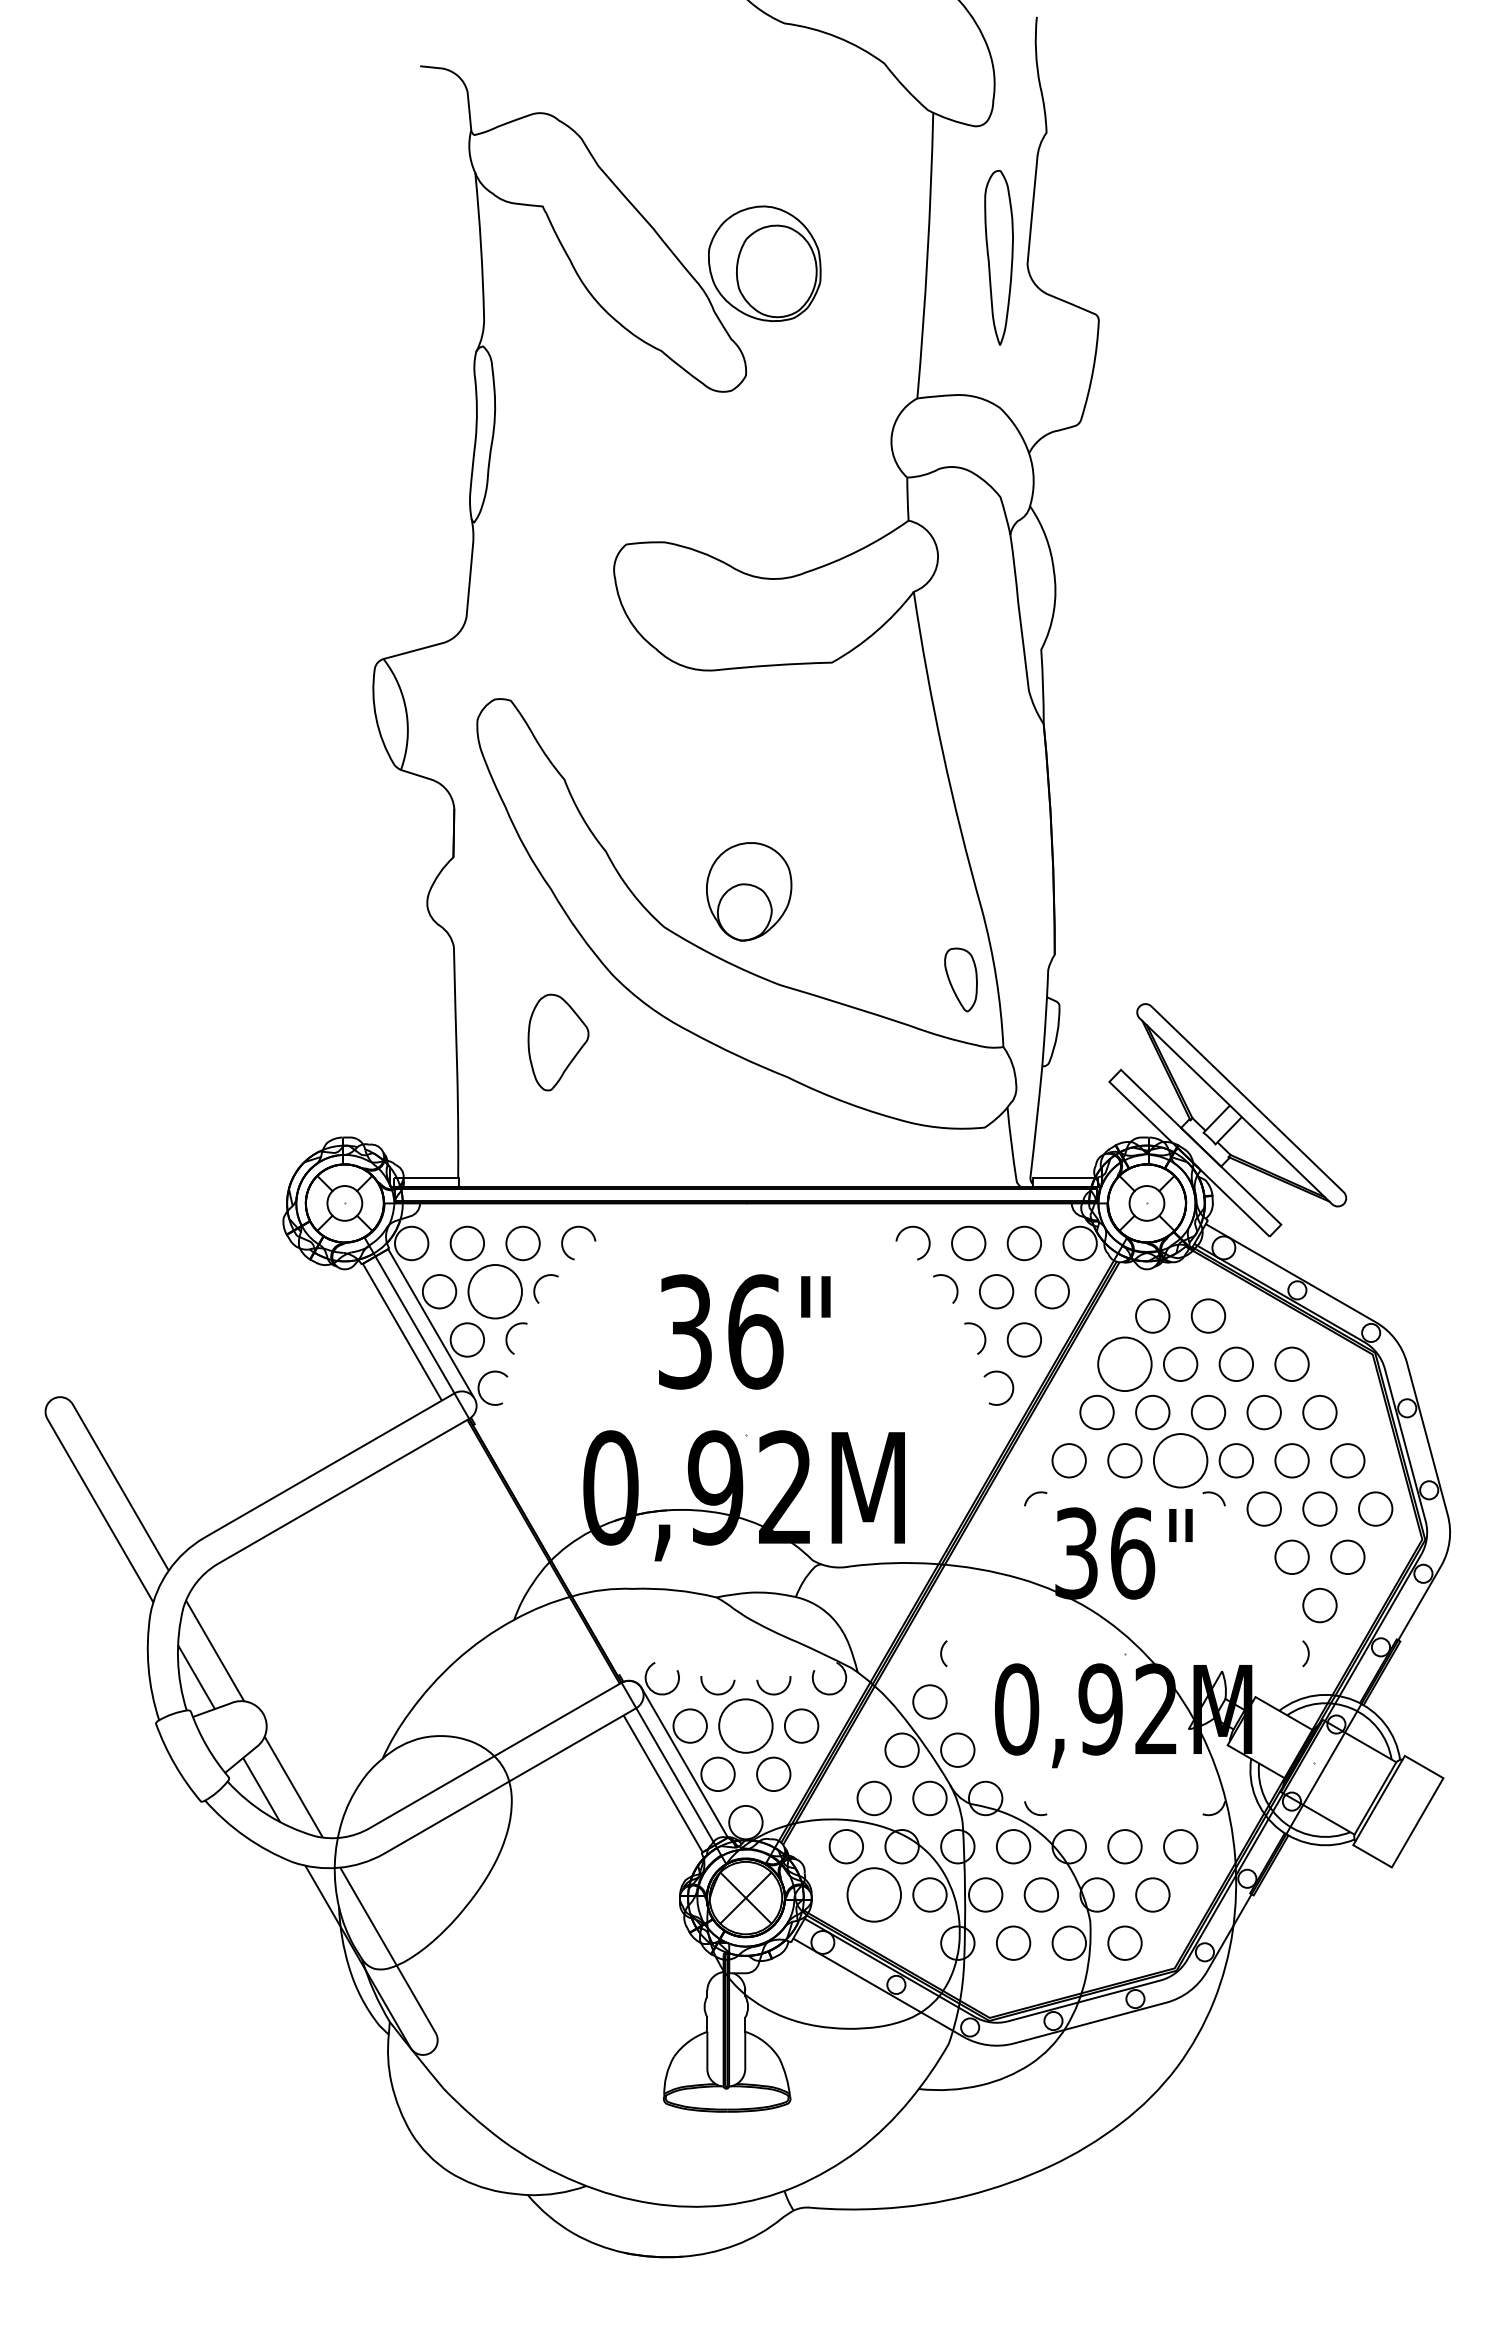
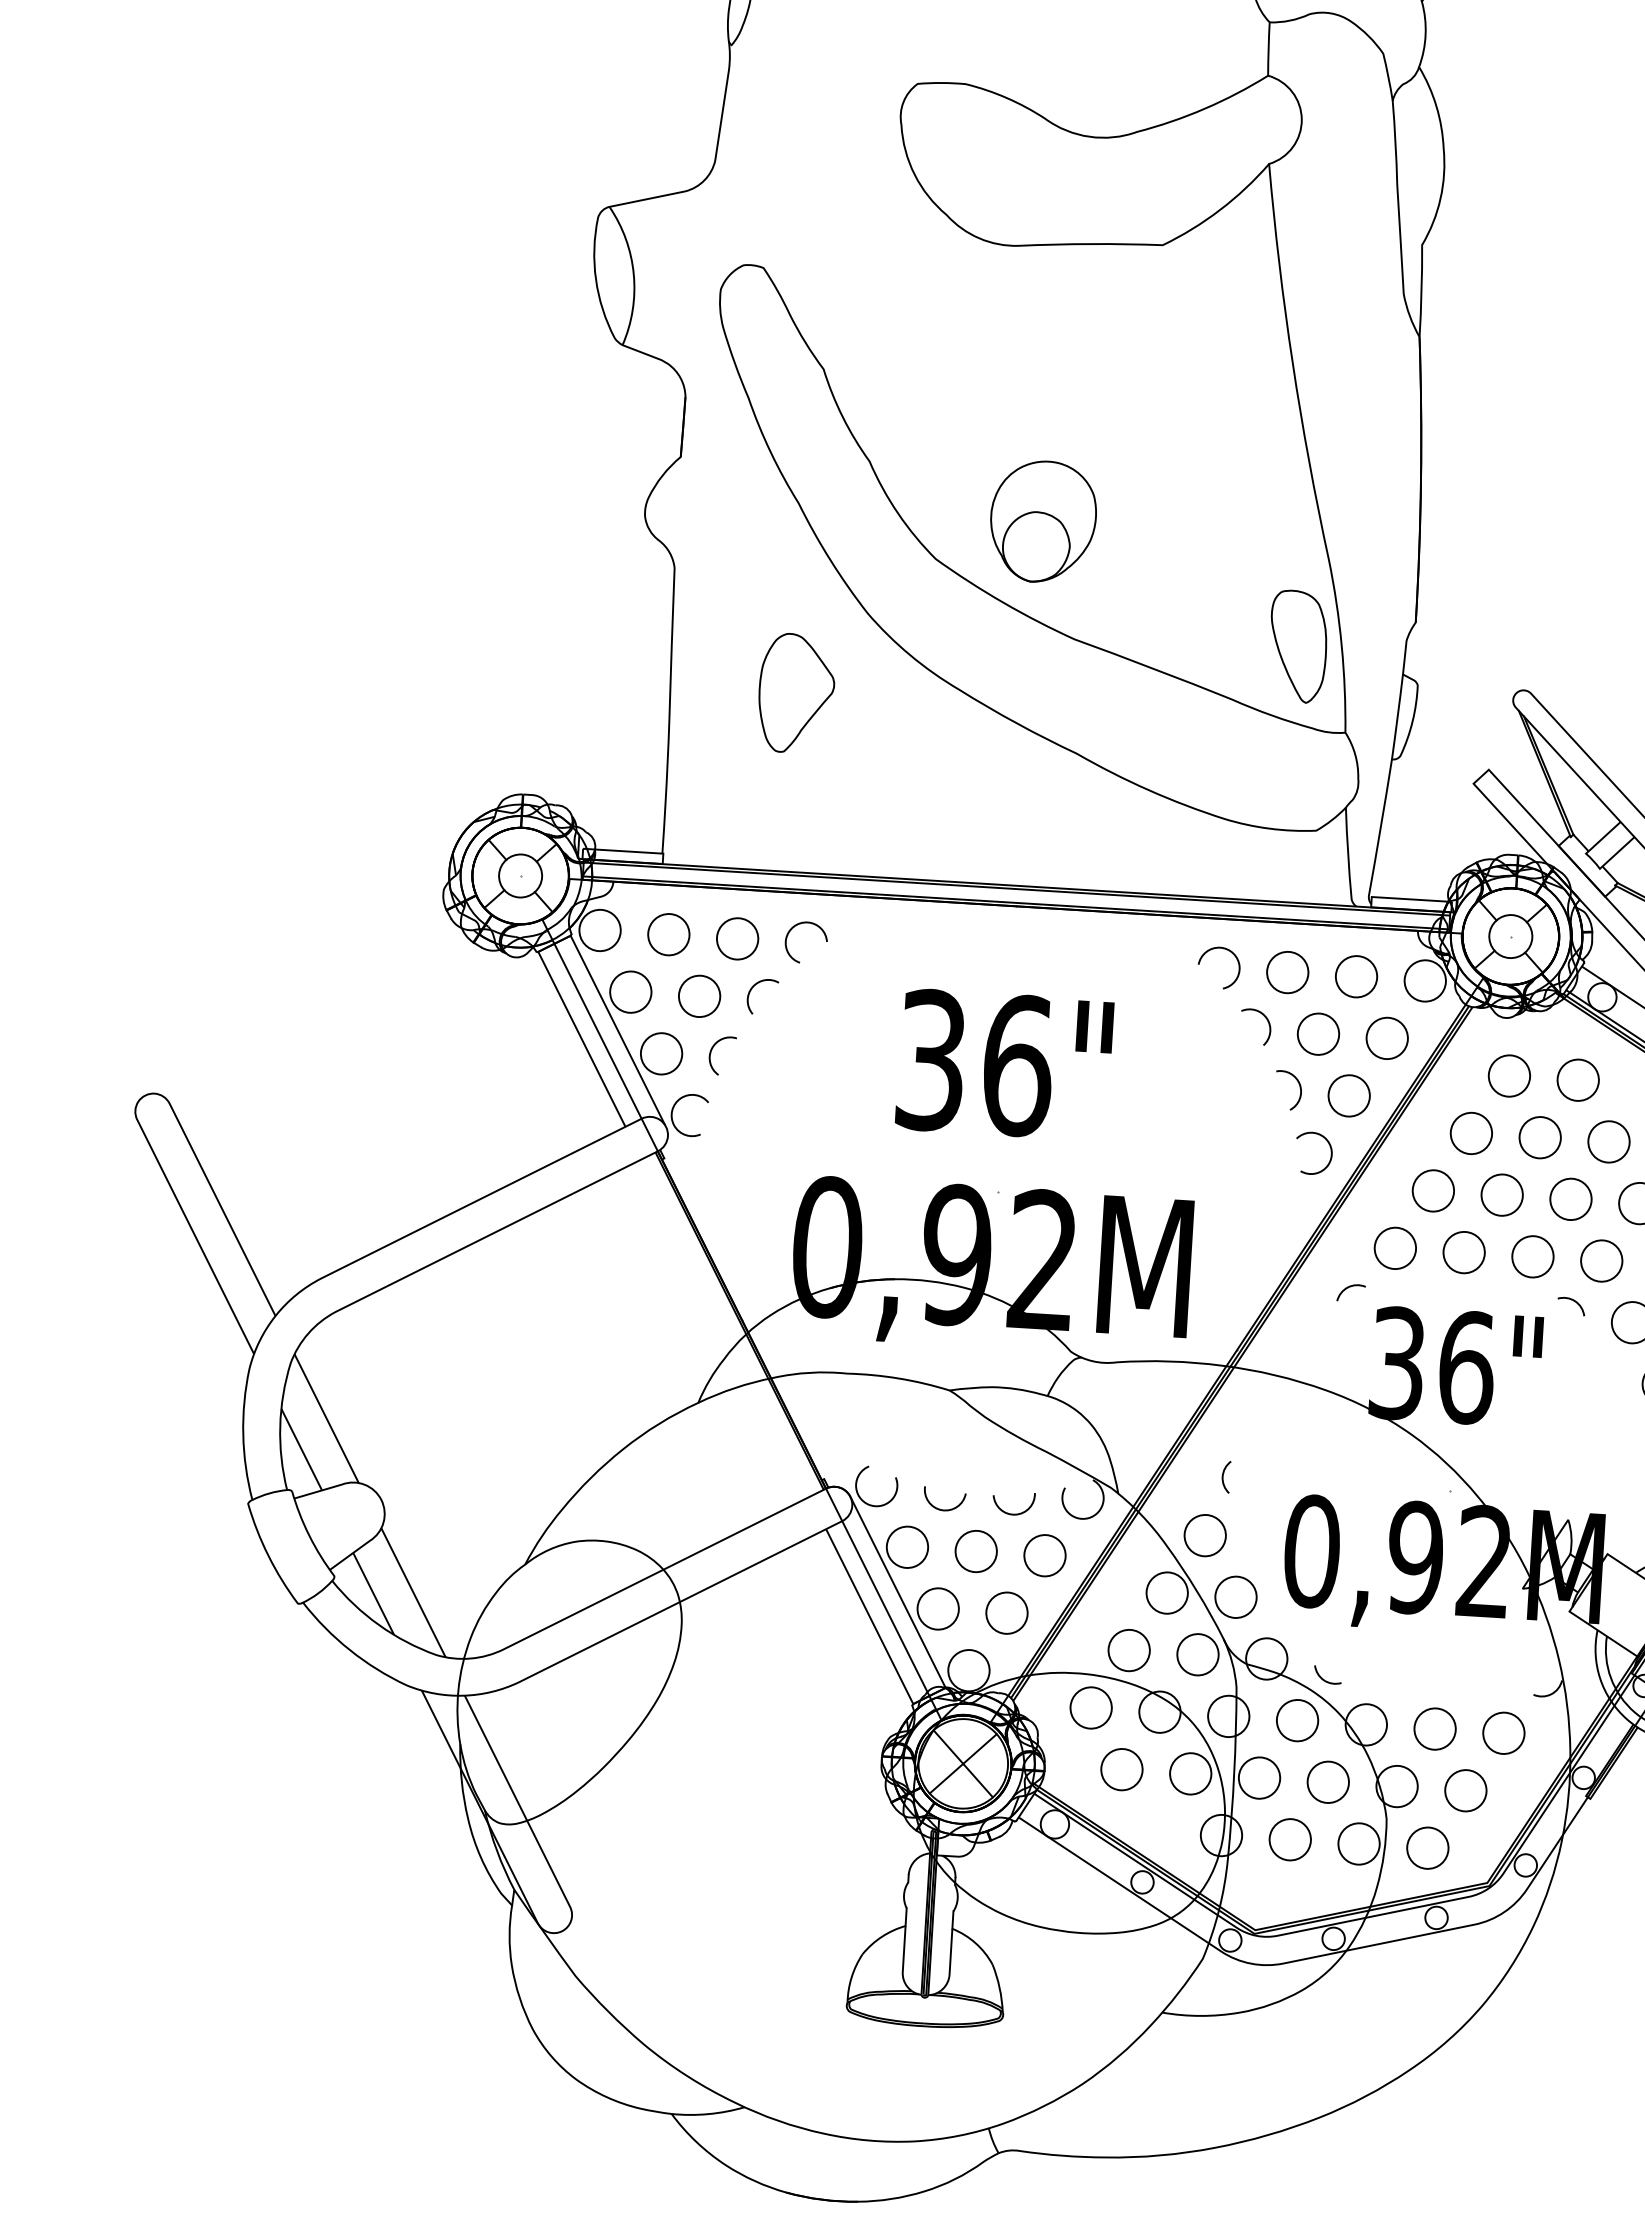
part: (960, 979) -> (1297, 646), size x1.43
circle: (494, 1291) -> (698, 996), size x0.62
circle: (1124, 1364) -> (1470, 1133), size x0.62
circle: (1180, 1460) -> (1532, 1256), size x0.62
circle: (745, 1725) -> (975, 1550), size x0.62
circle: (873, 1894) -> (1121, 1769), size x0.62

